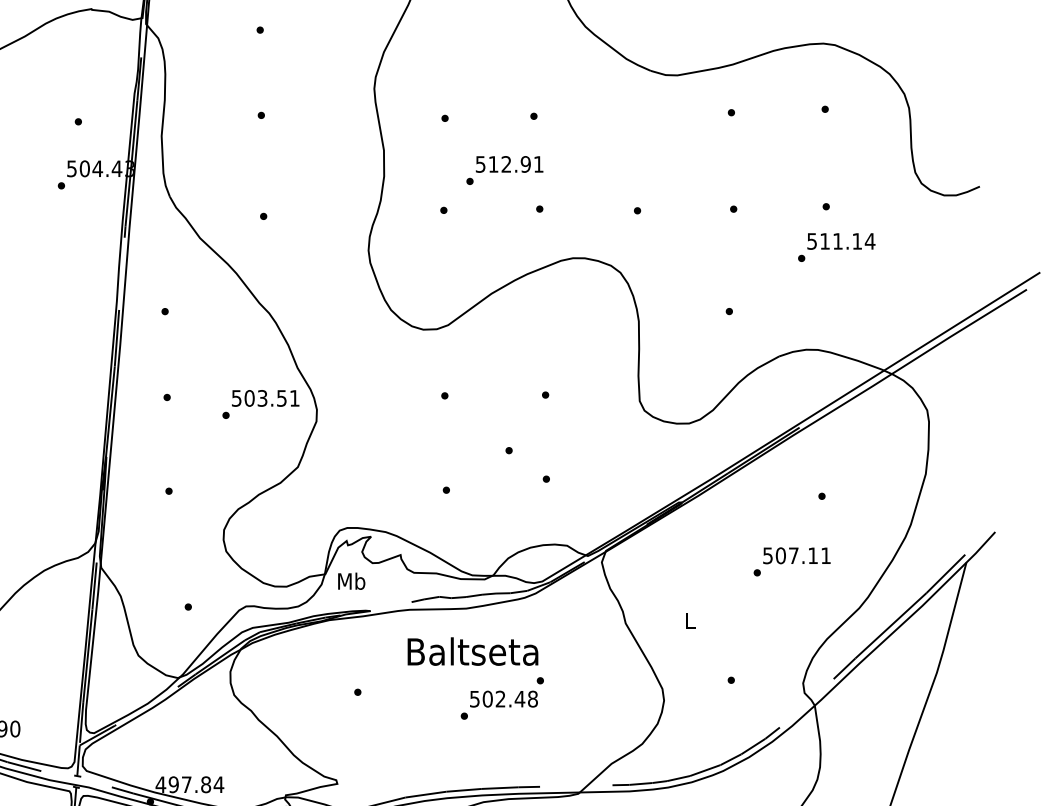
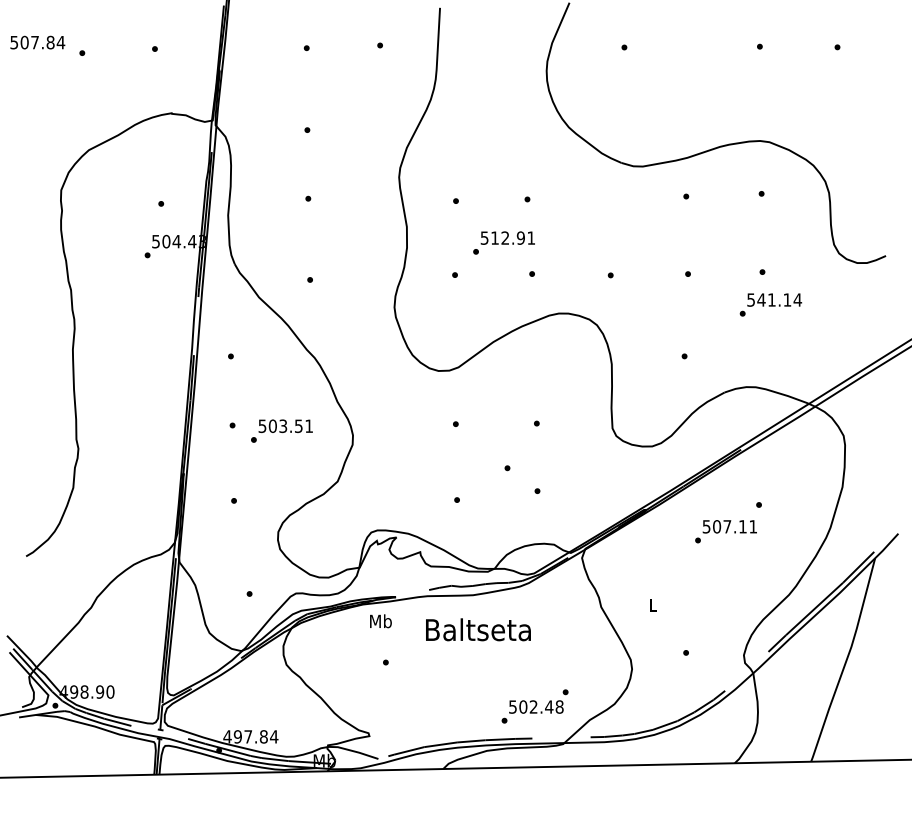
text: (825, 240) -> (761, 299), 511.14 -> 541.14
text: (260, 403) -> (281, 430), moved
text: (791, 561) -> (725, 531), moved
text: (351, 581) -> (380, 621), moved
text: (501, 698) -> (534, 706), moved

